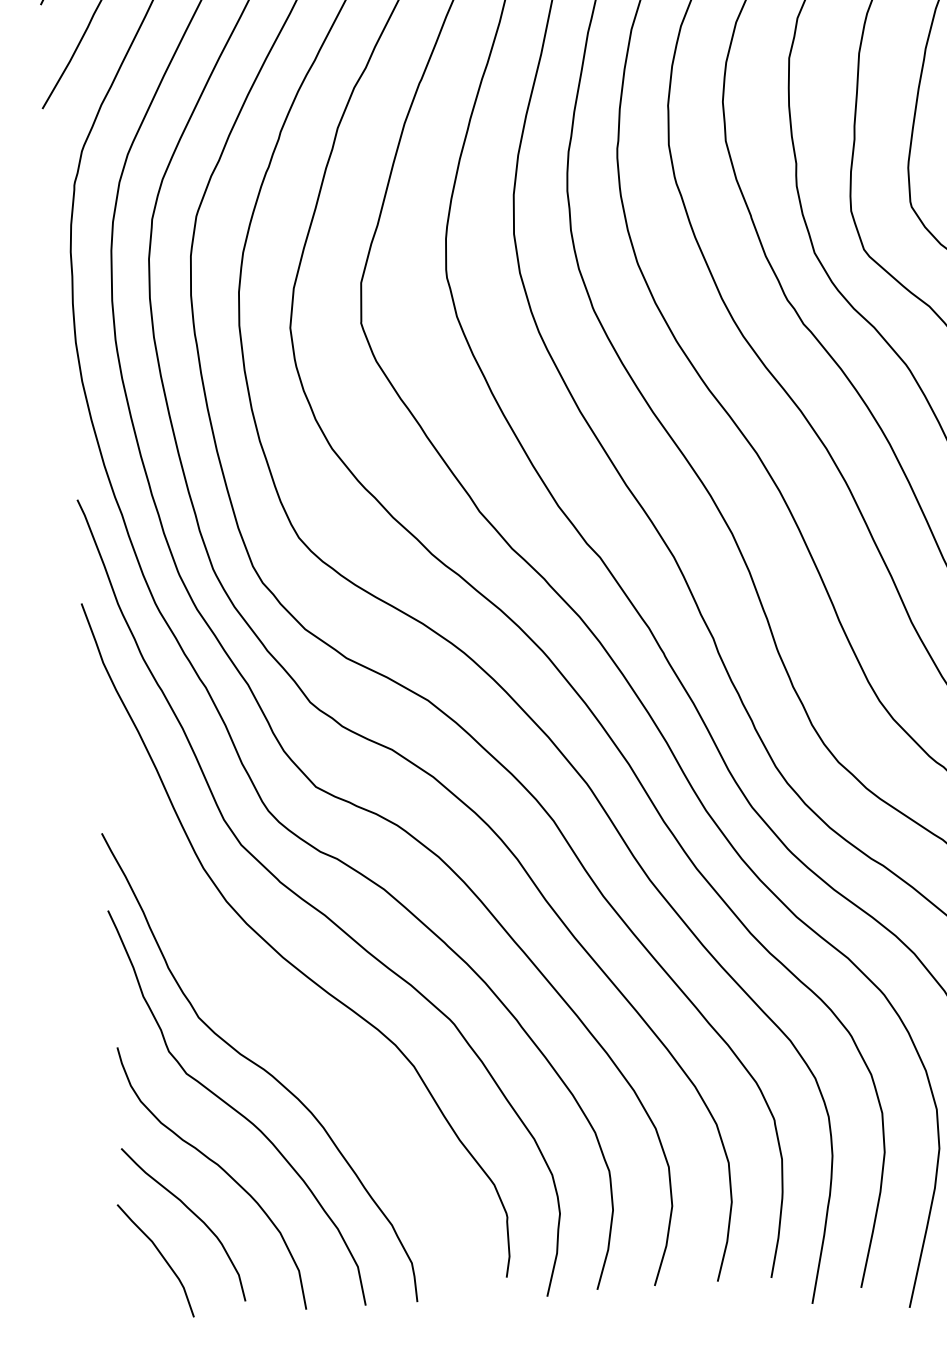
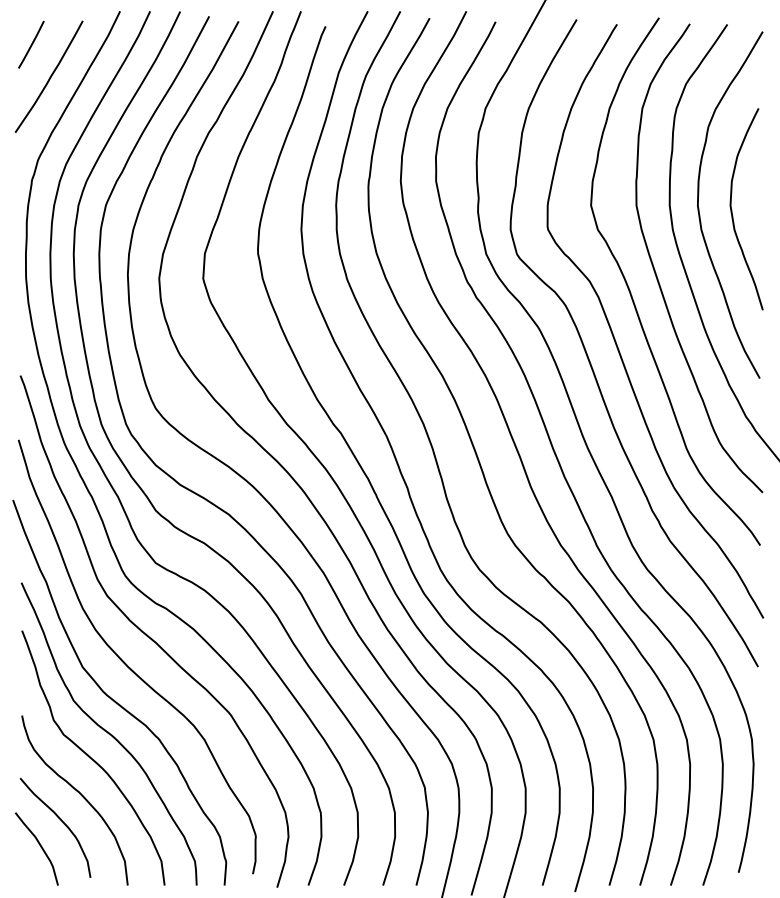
curve: (266, 1012) -> (115, 700), added

